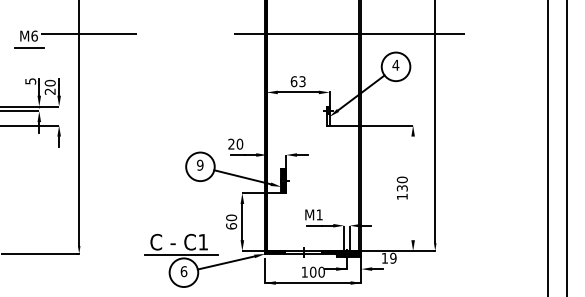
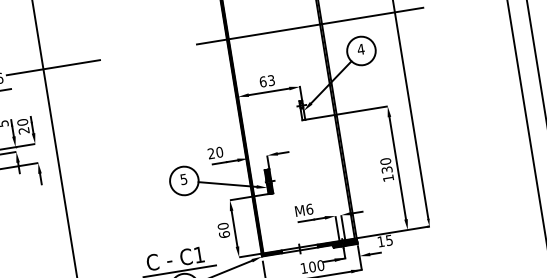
text: (200, 164) -> (184, 178), 9 -> 5
line: (413, 188) -> (398, 168), added
text: (319, 214) -> (309, 208), M1 -> M6
text: (393, 257) -> (389, 239), 19 -> 15

